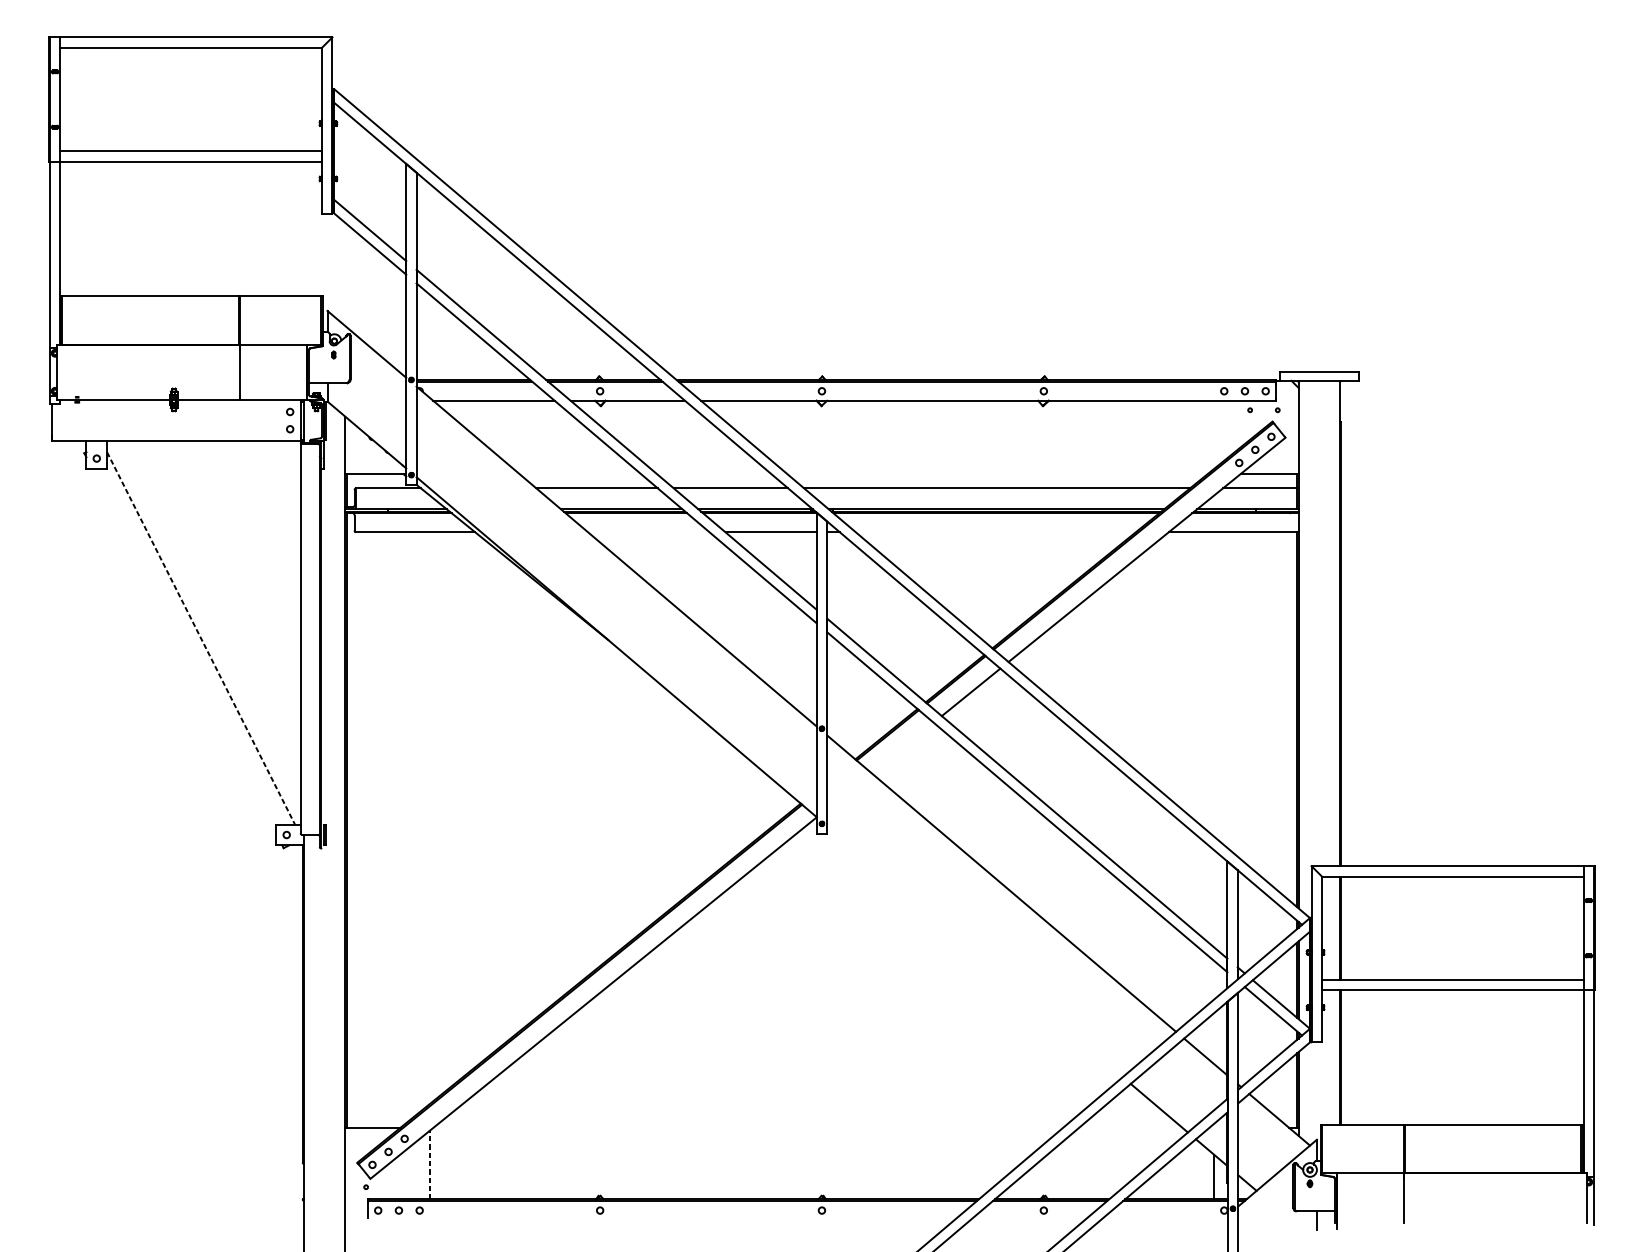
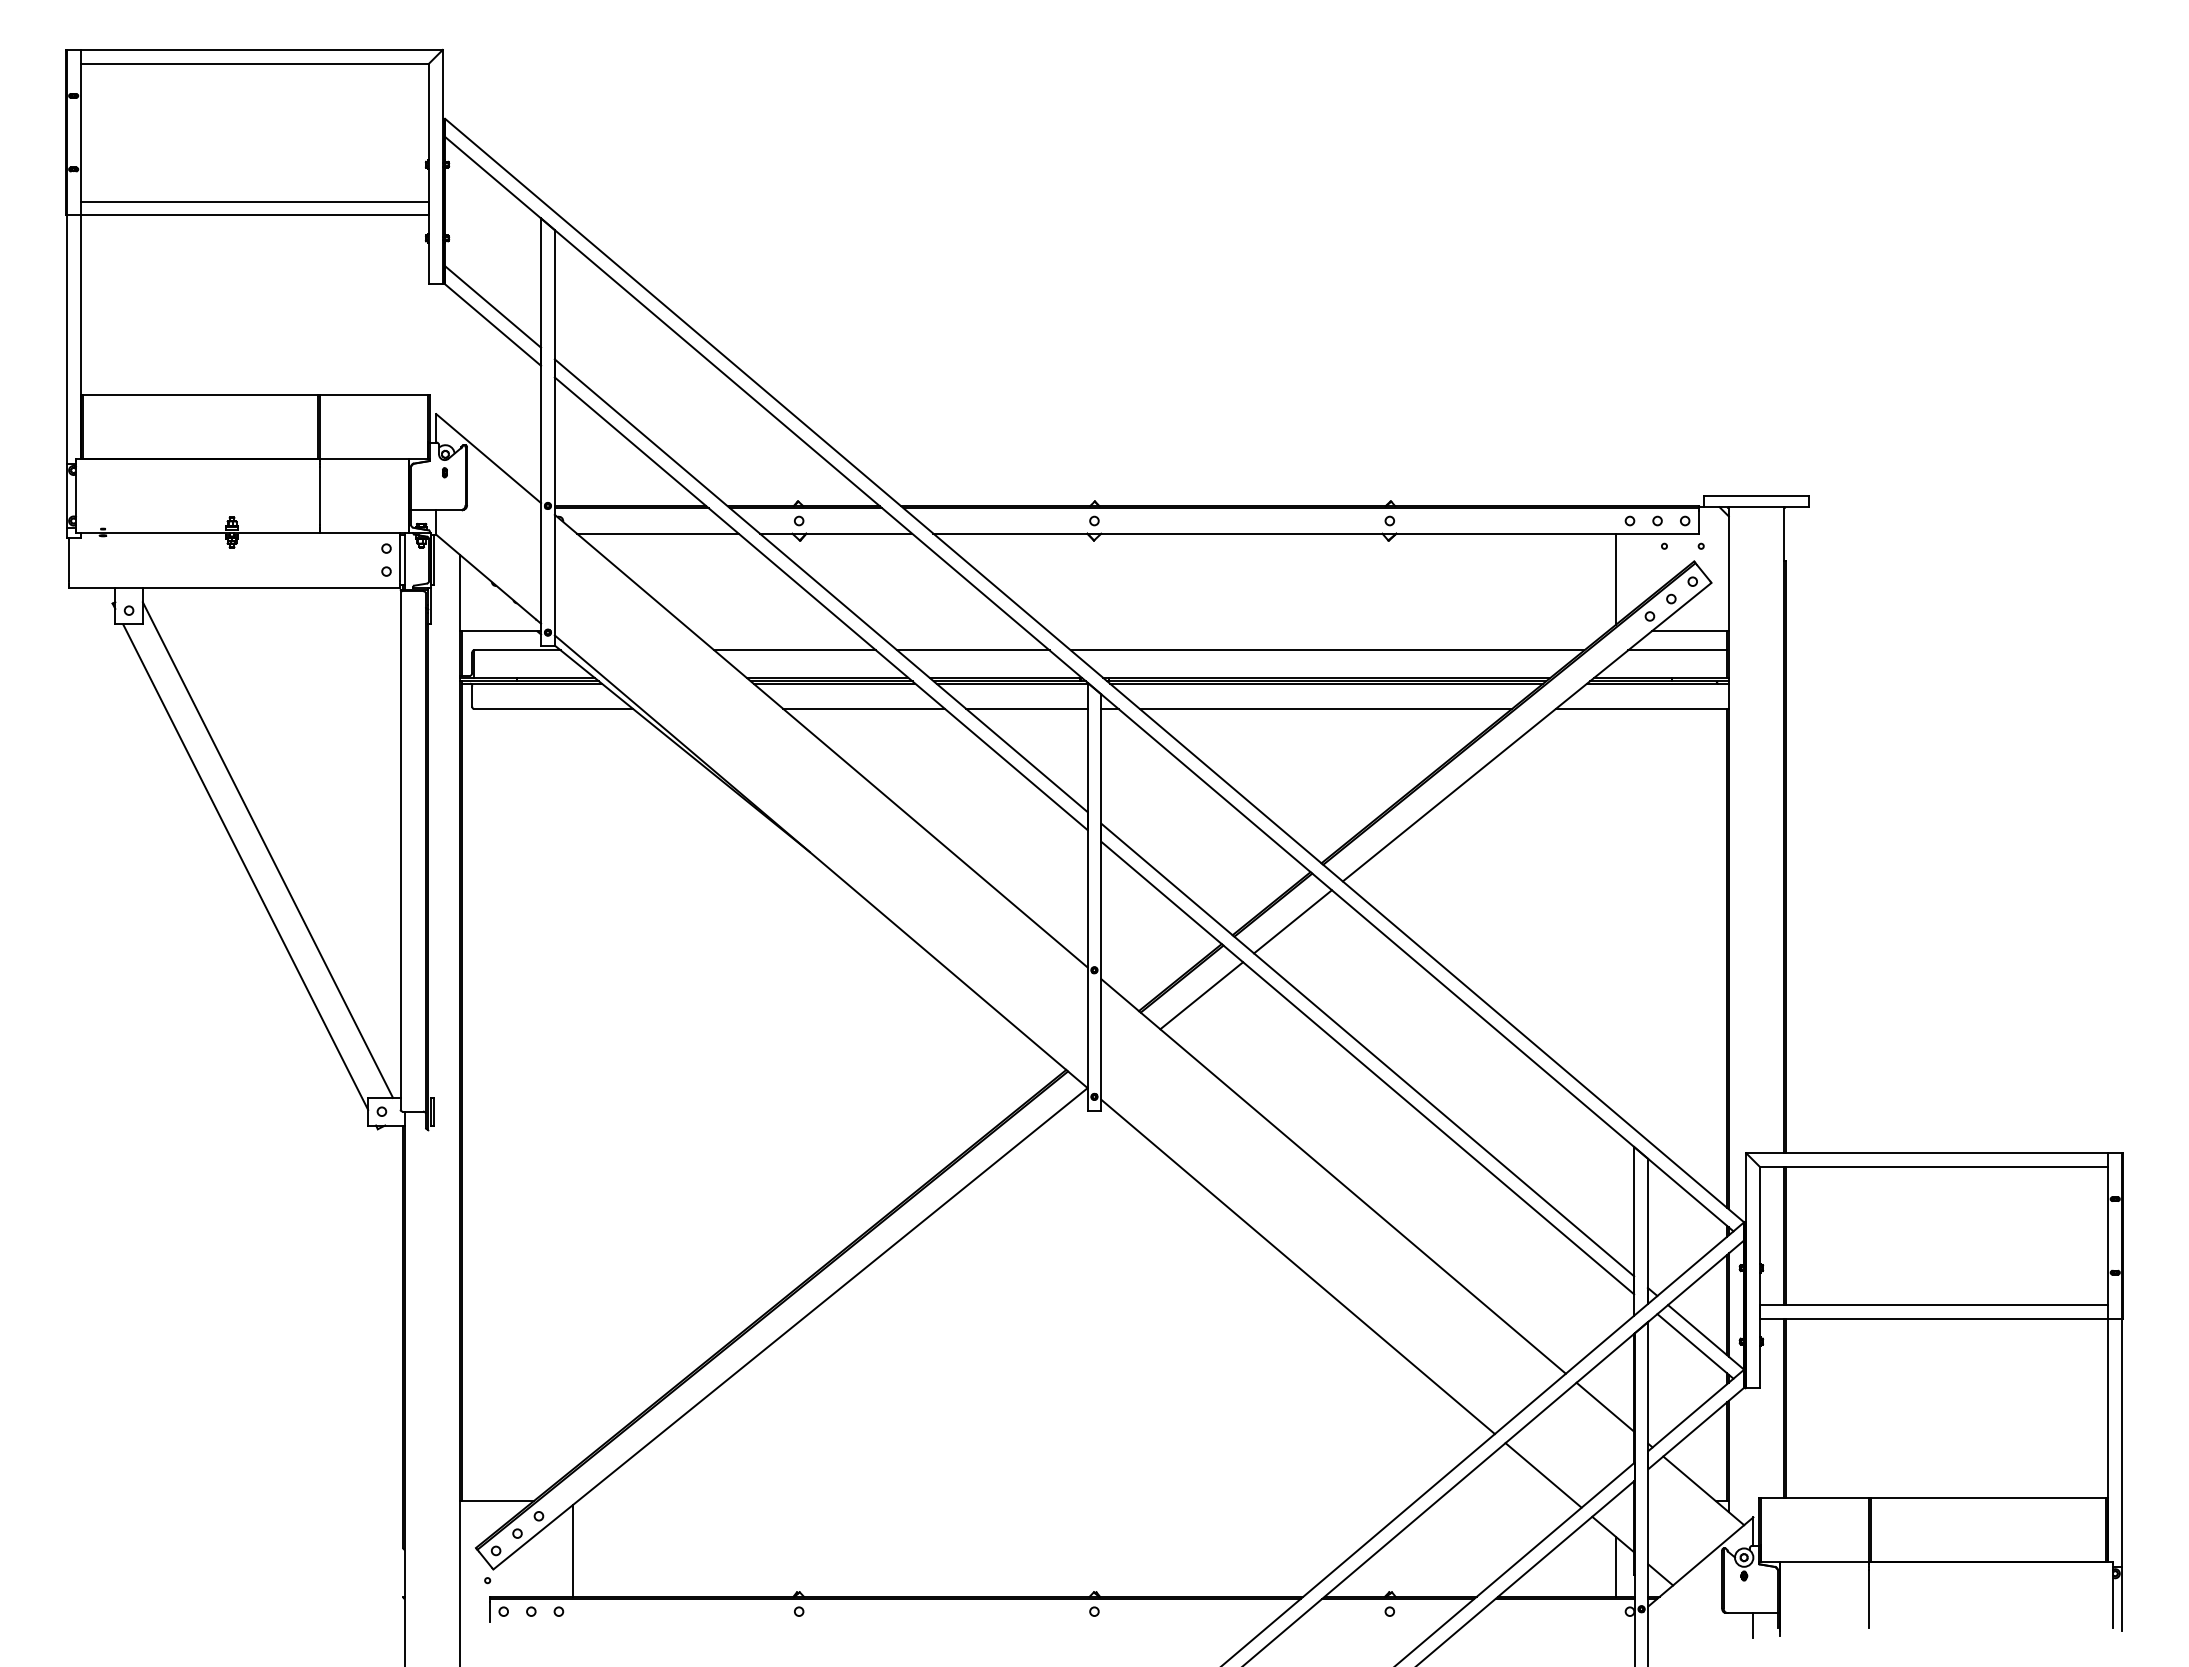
line: (1214, 434) -> (1616, 578), added
line: (648, 532) -> (863, 708), added
line: (995, 532) -> (1325, 708), added
line: (200, 638) -> (267, 850), dashed -> solid
line: (184, 650) -> (245, 866), added
line: (902, 747) -> (1201, 995), added
line: (974, 951) -> (1297, 1266), added
line: (429, 1164) -> (572, 1550), dashed -> solid

